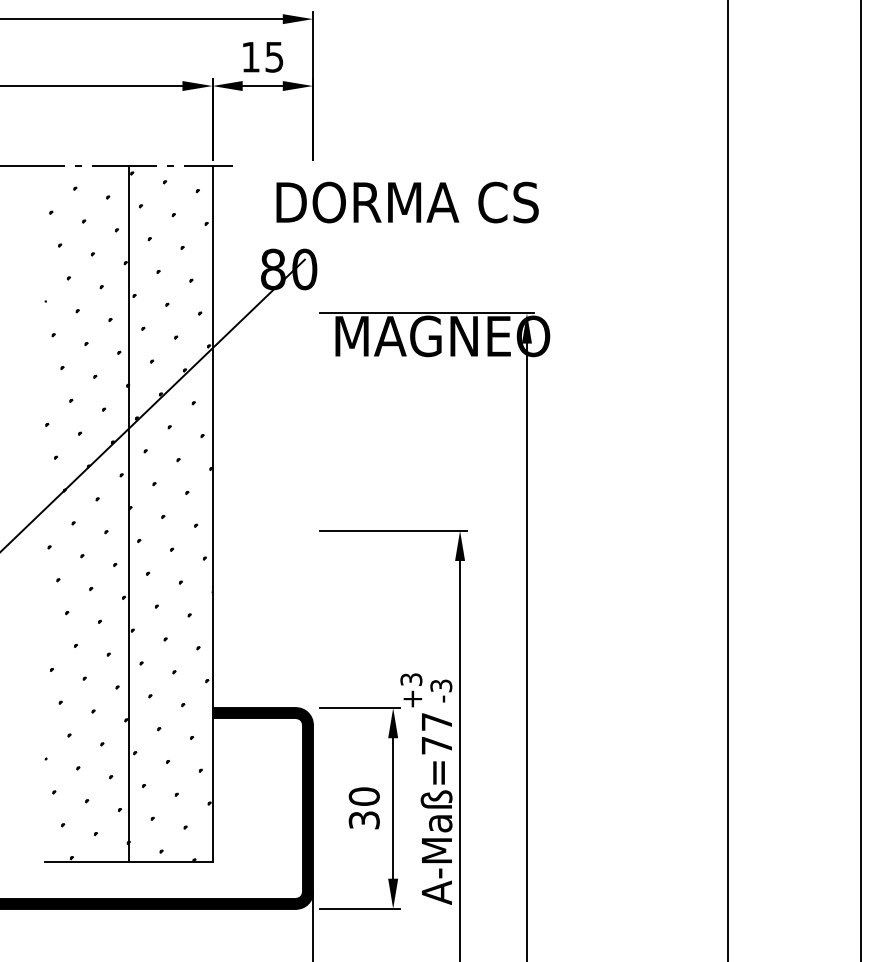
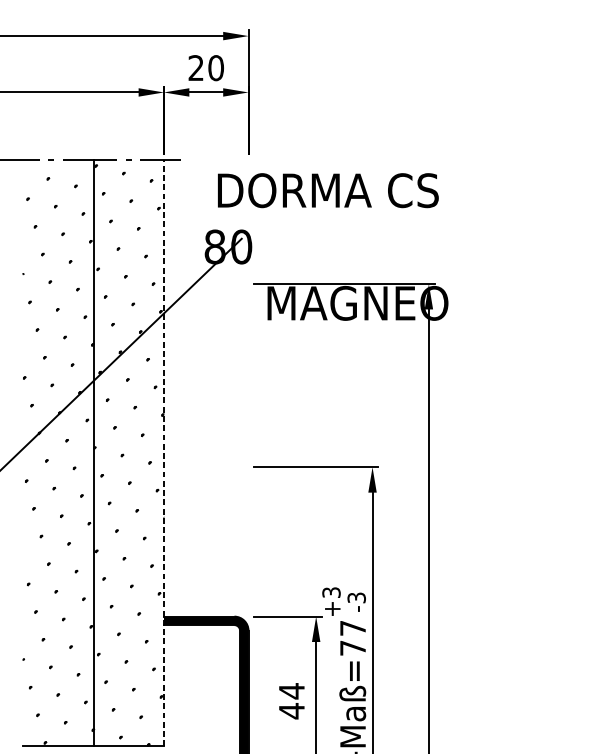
text: (262, 56) -> (206, 67), 15 -> 20
line: (212, 514) -> (163, 453), solid -> dashed
text: (363, 808) -> (291, 701), 30 -> 44

